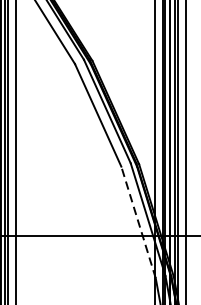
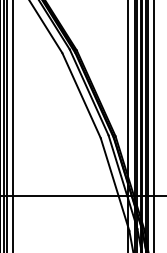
line: (137, 222) -> (114, 184), dashed -> solid

